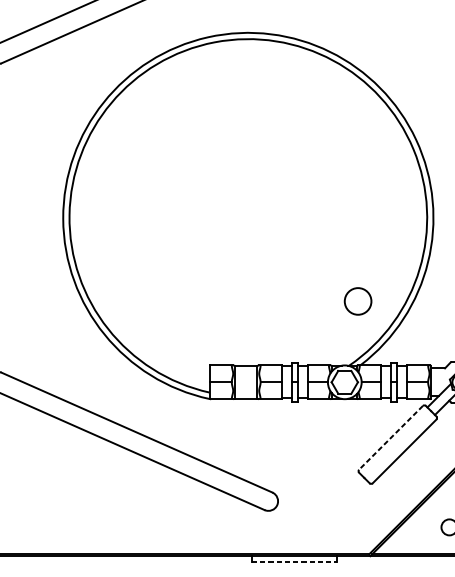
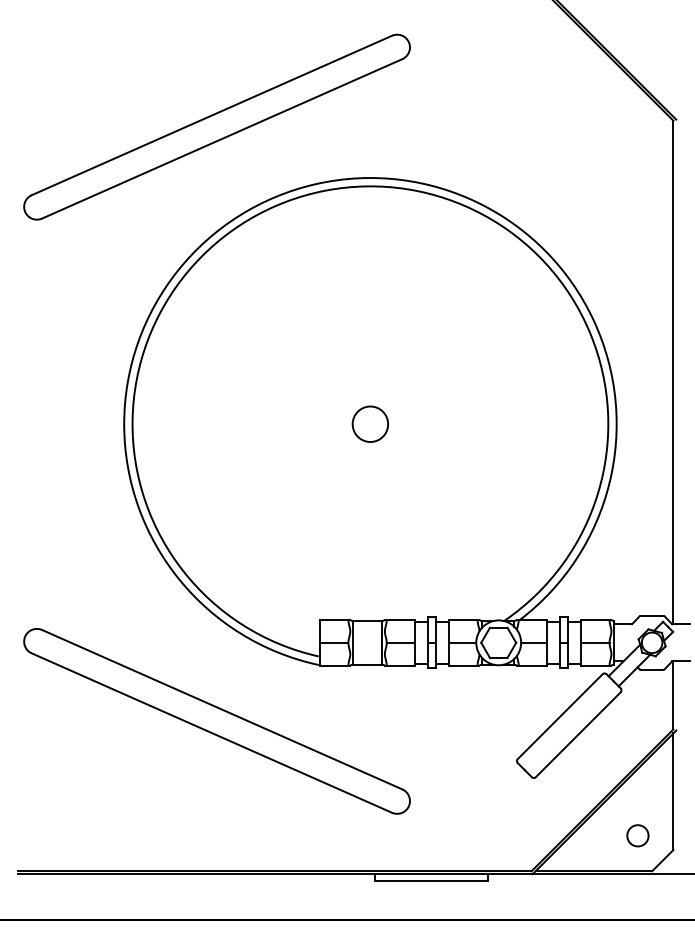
circle: (357, 300) -> (369, 423), moved
line: (391, 437) -> (560, 716), dashed -> solid
line: (294, 561) -> (431, 881), dashed -> solid

